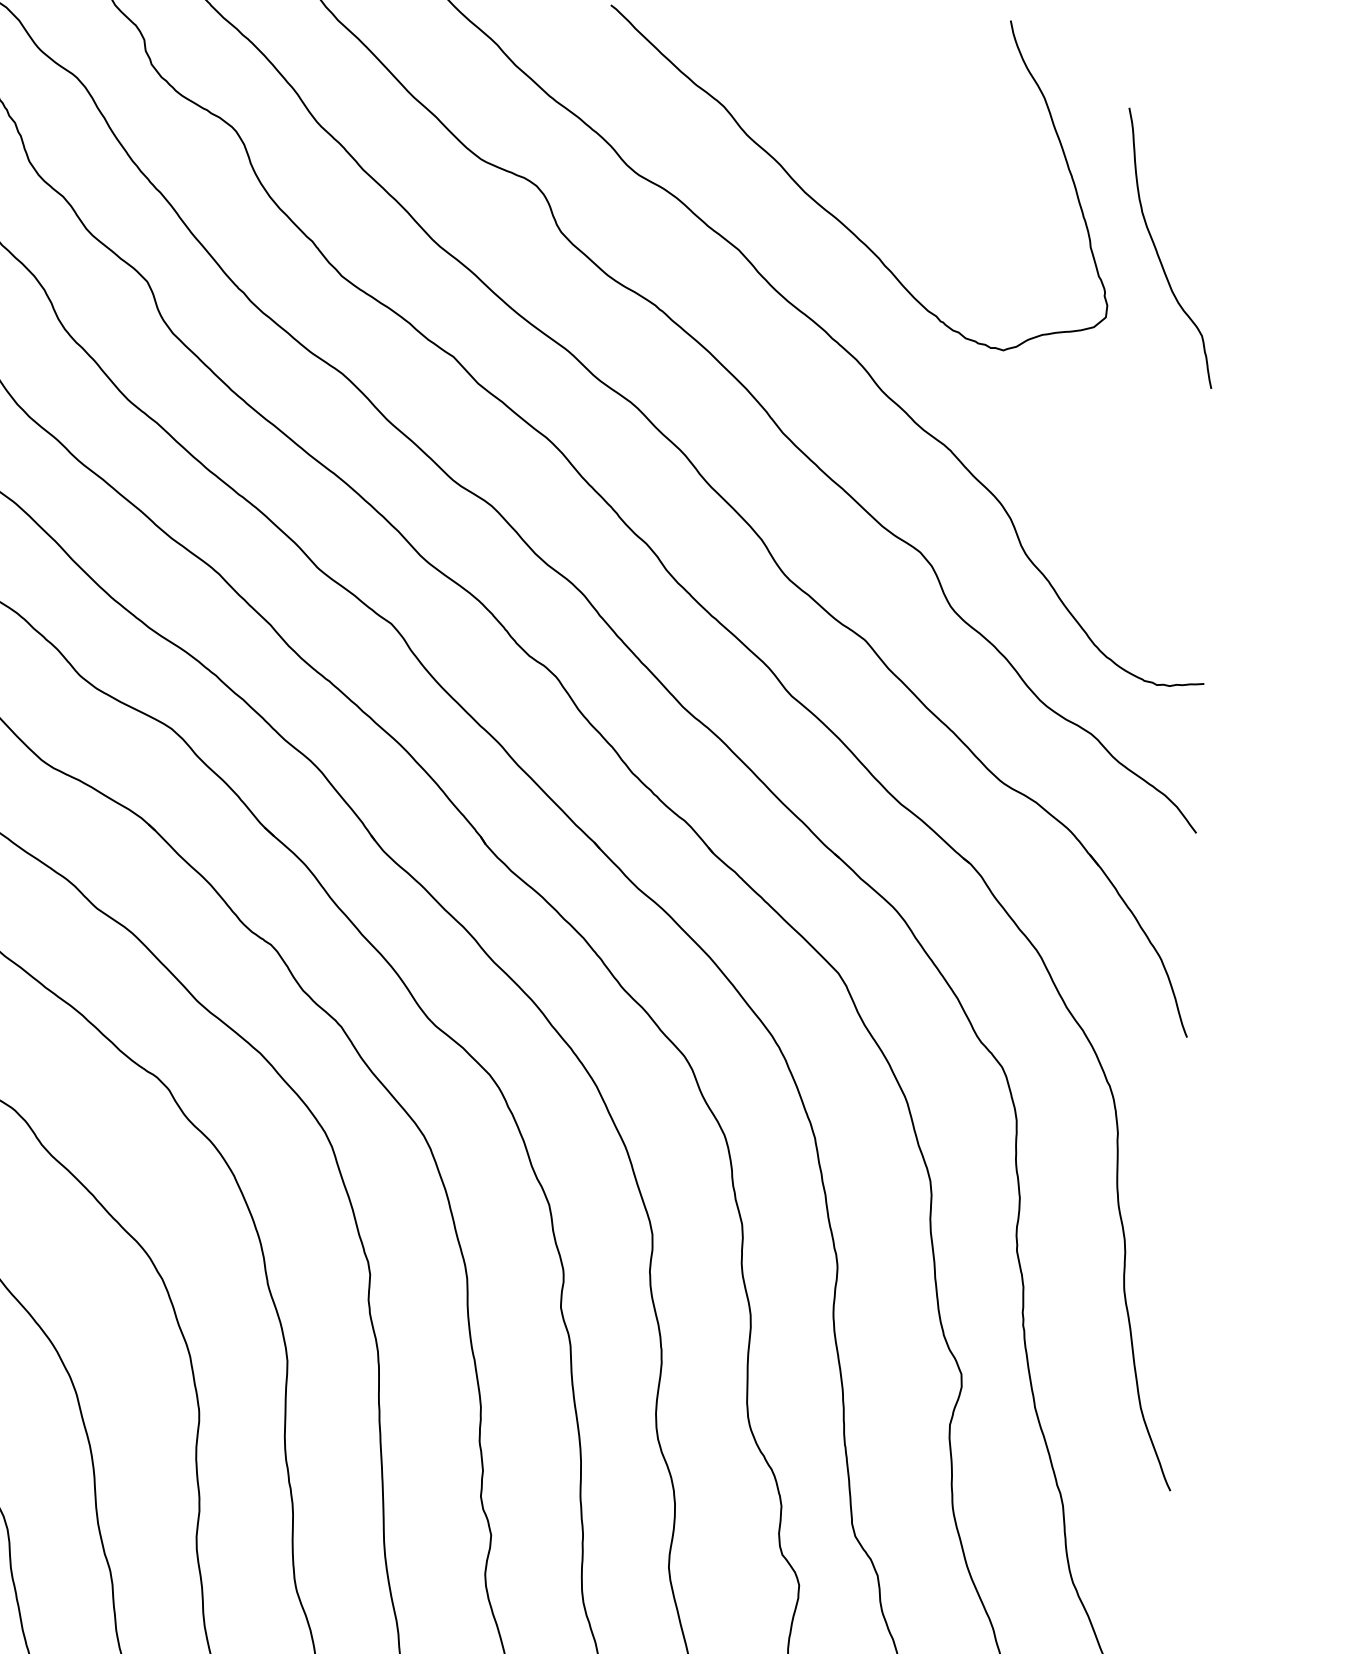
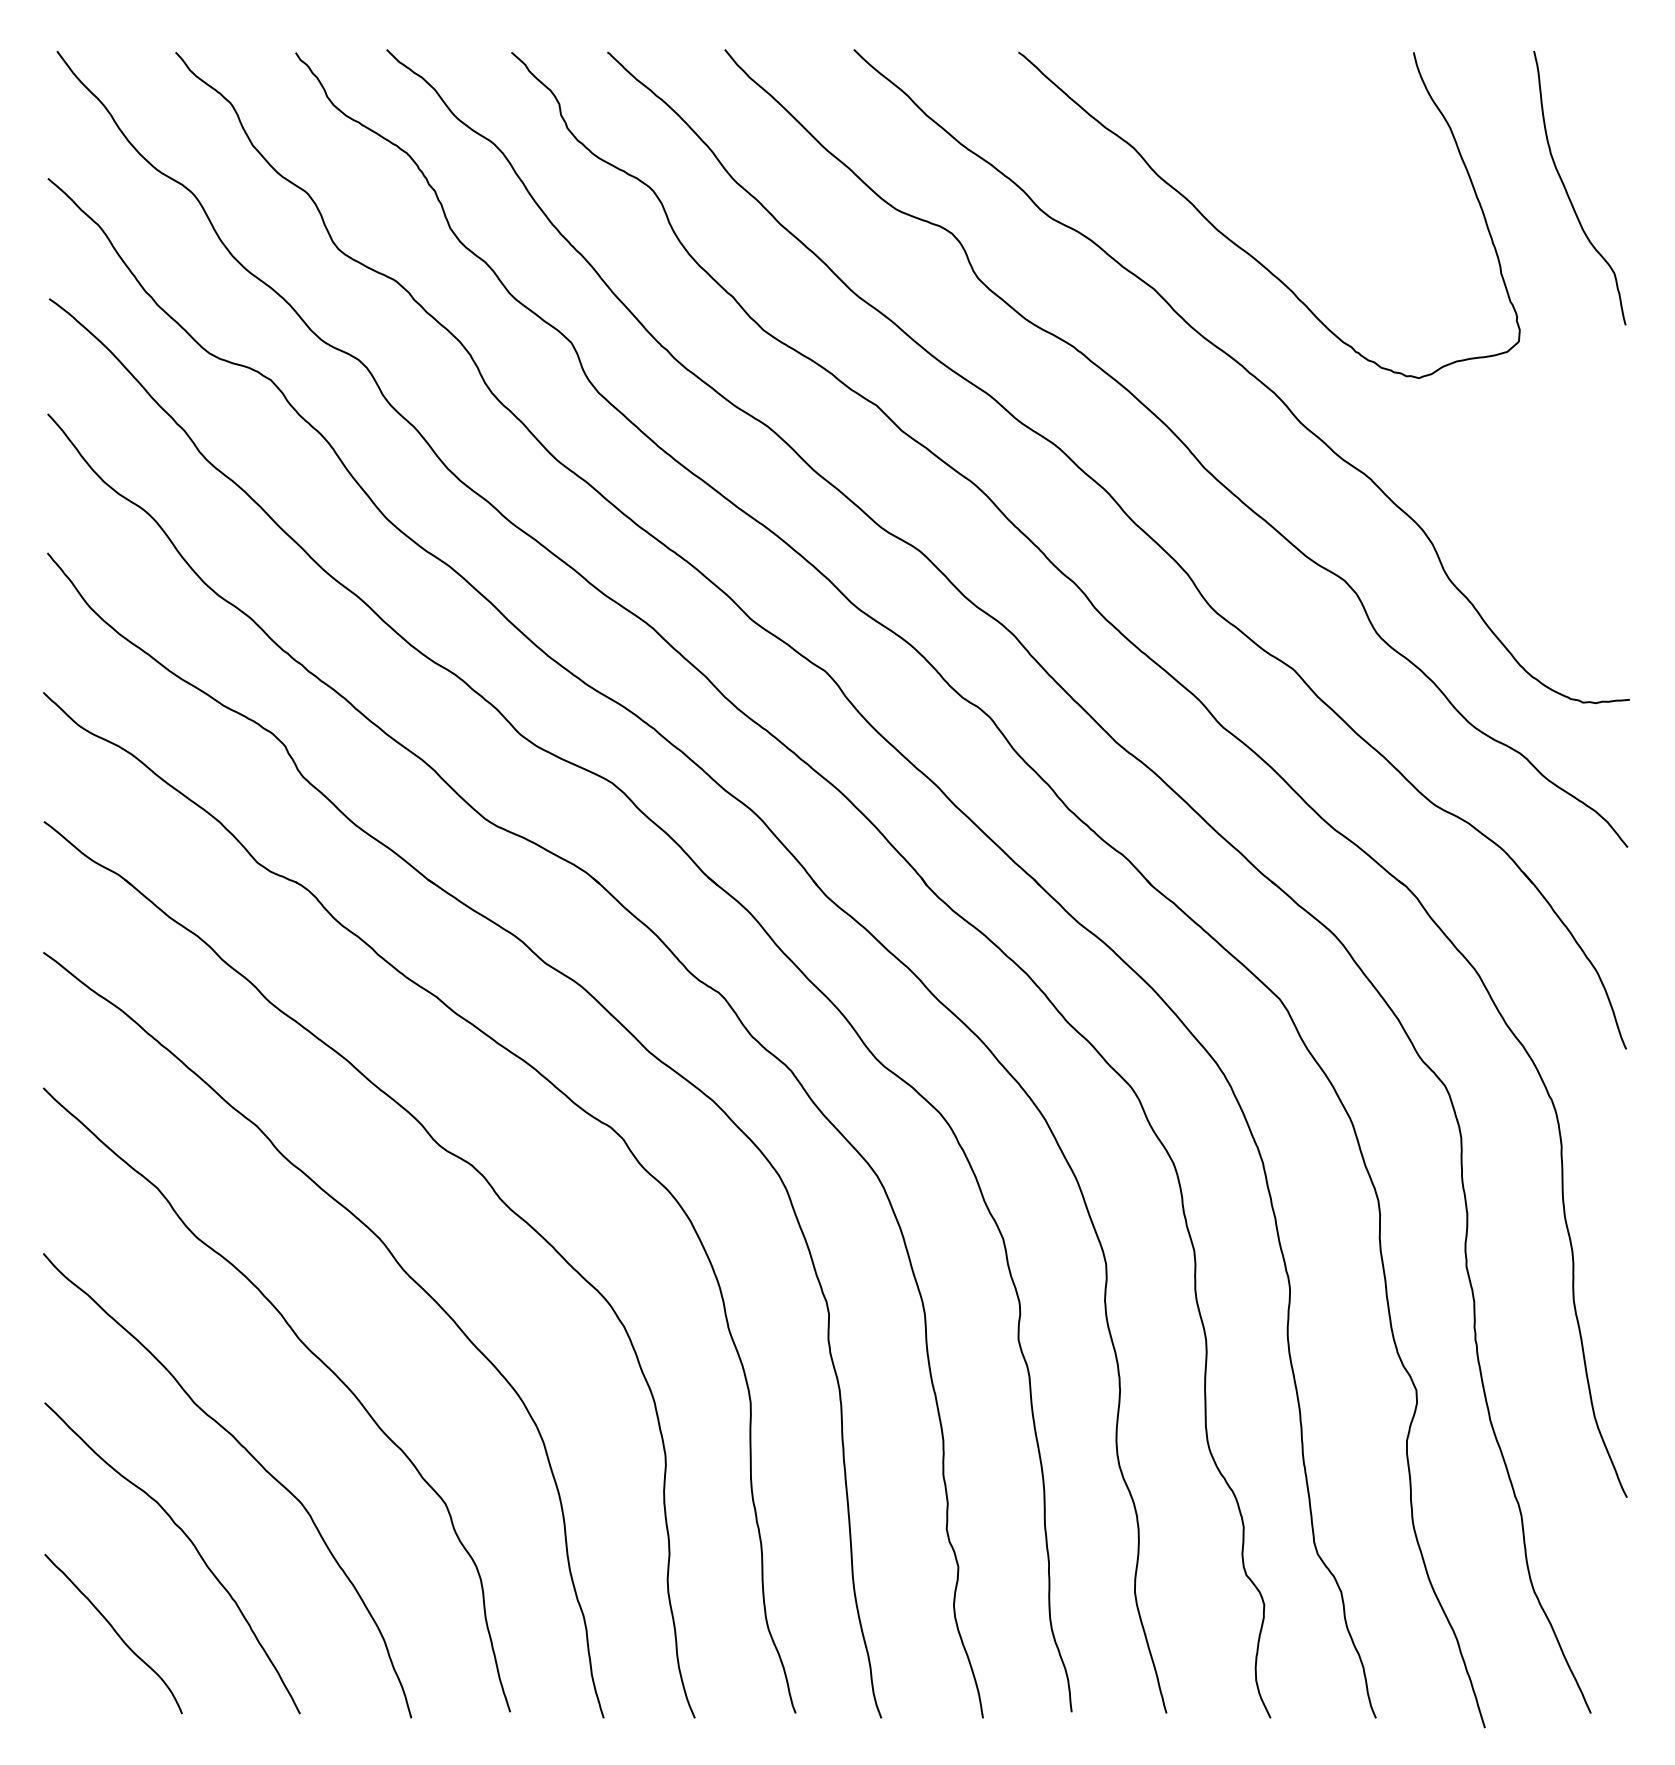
curve: (1158, 253) -> (1568, 193), moved

